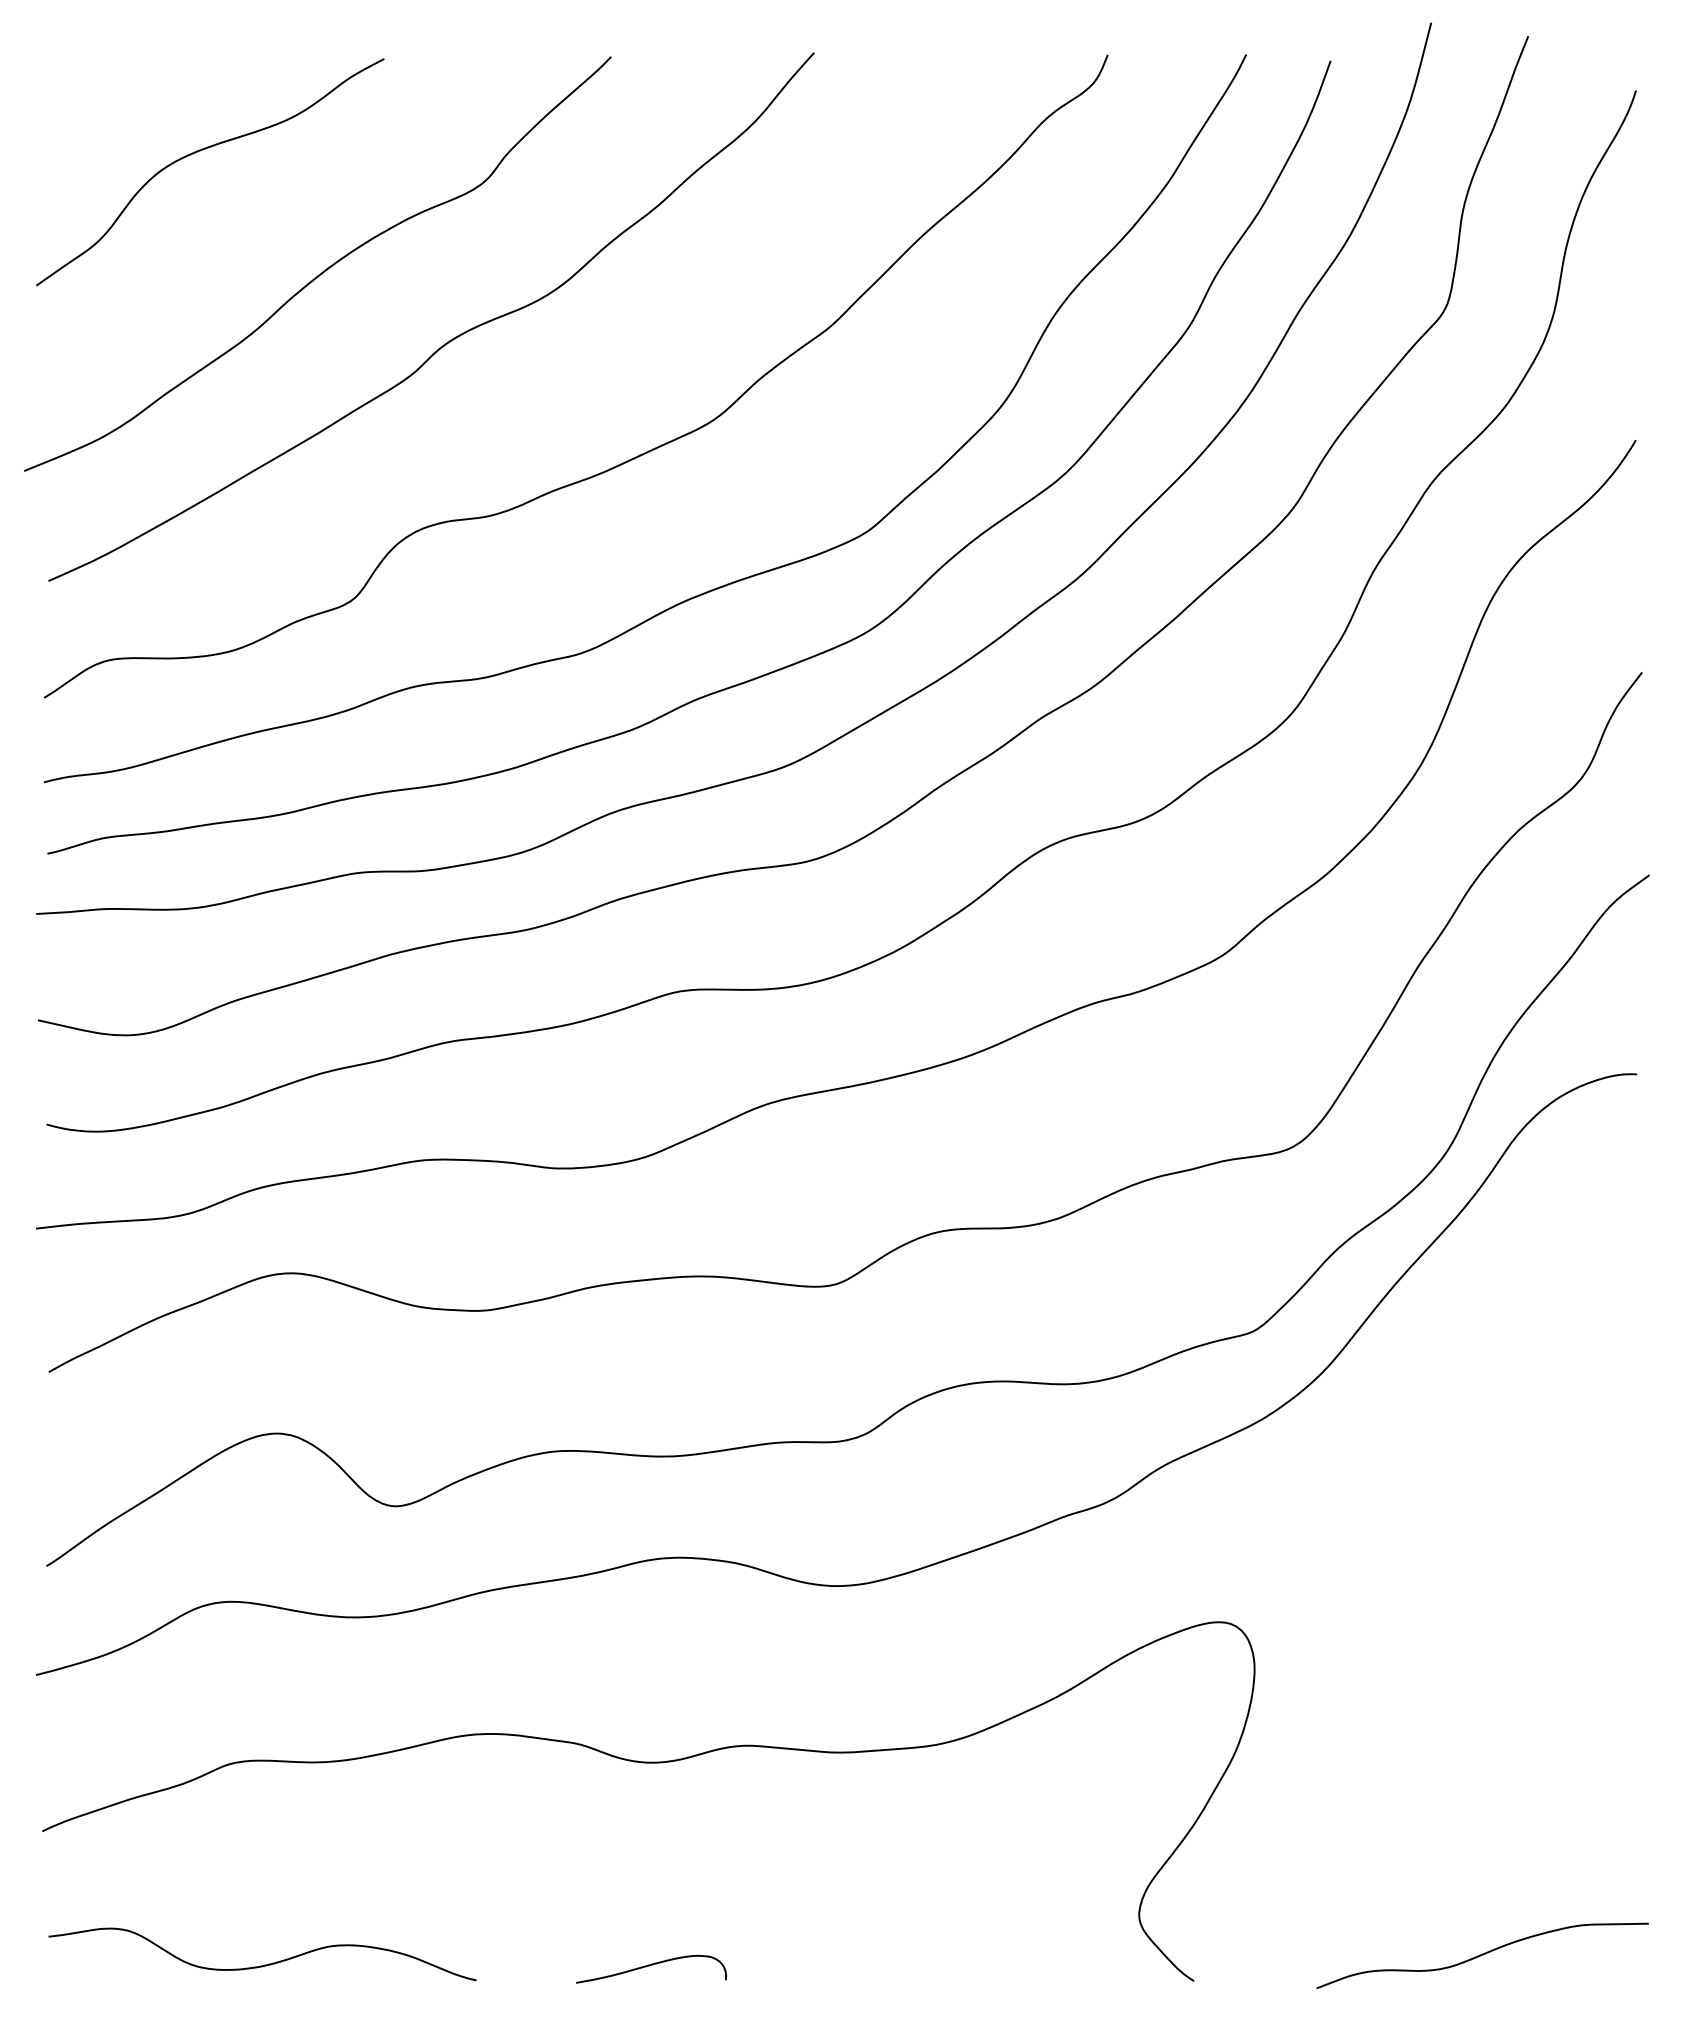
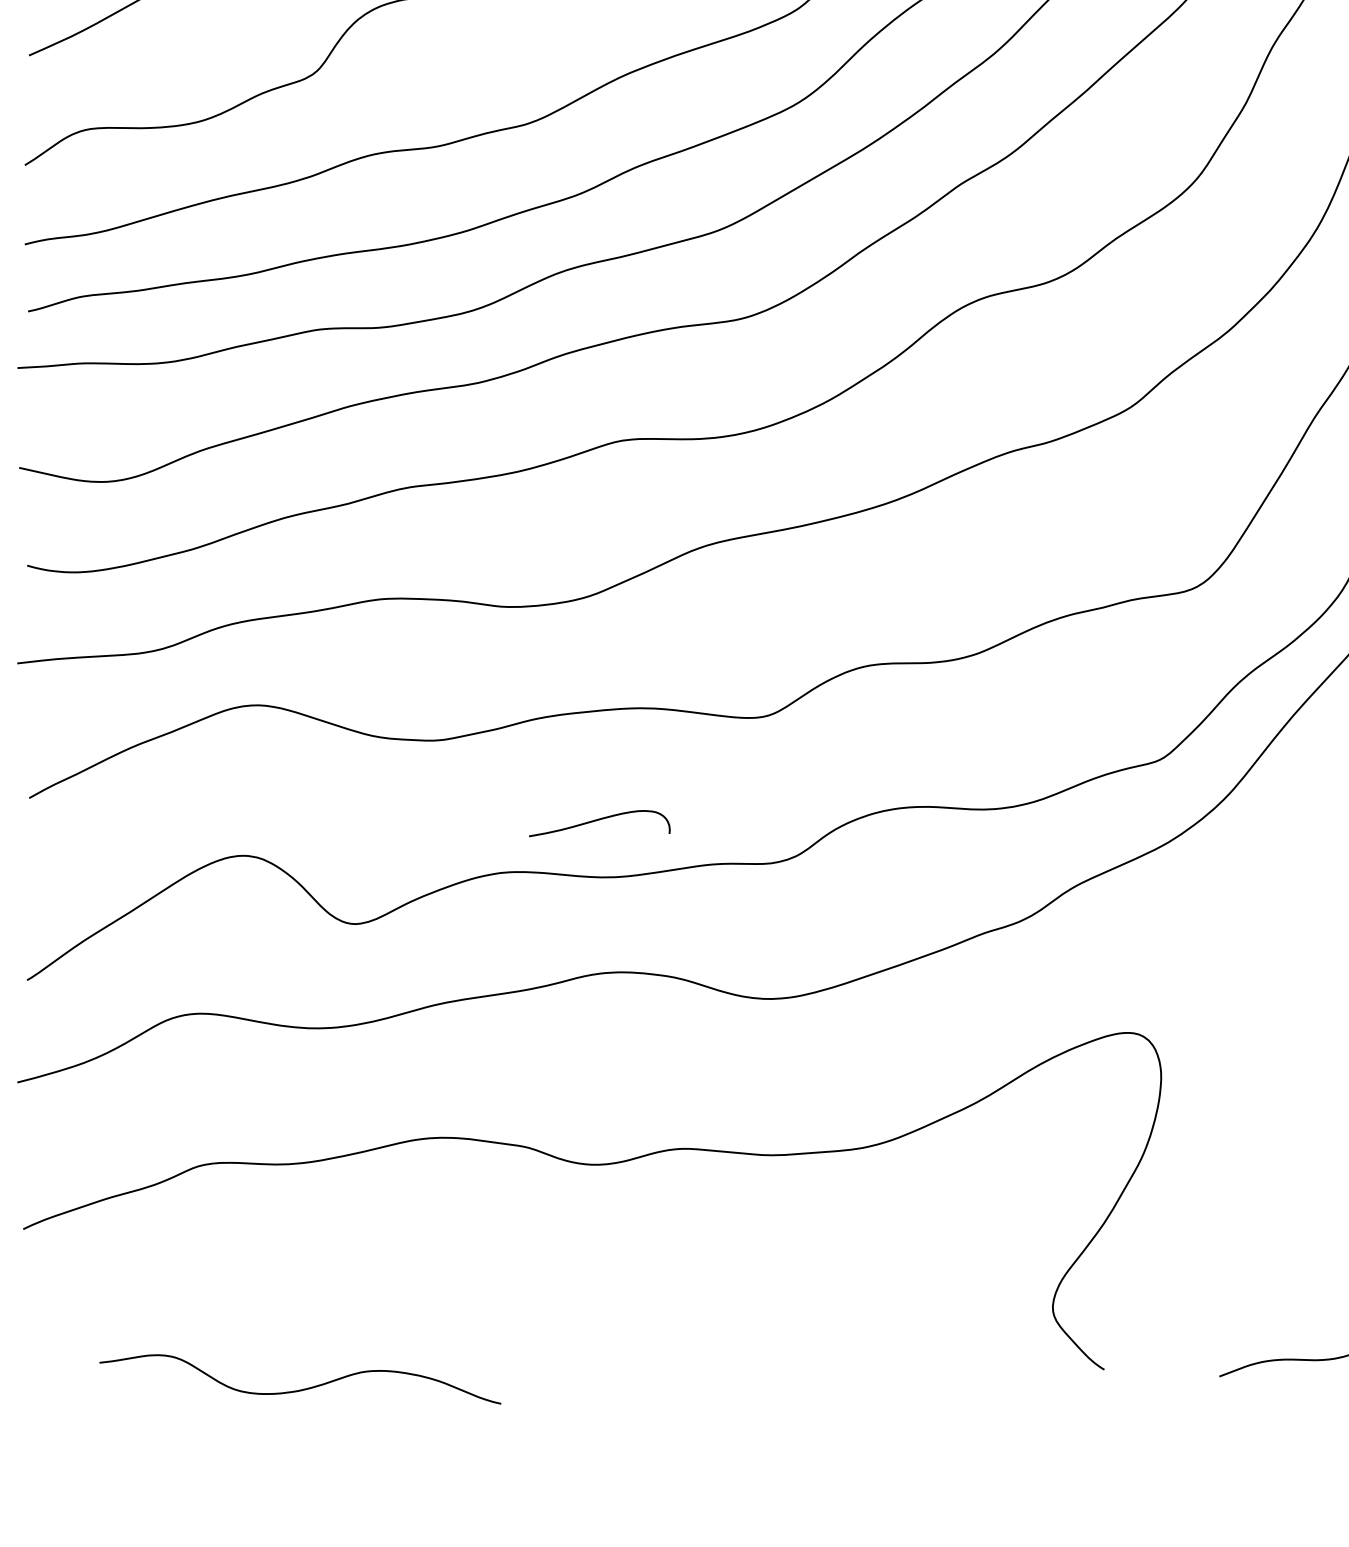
curve: (264, 1964) -> (302, 1388), moved
curve: (649, 1966) -> (597, 820), moved

